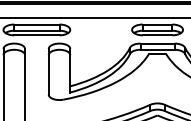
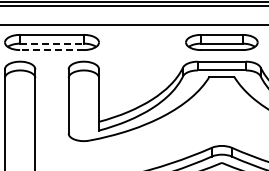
line: (37, 30) -> (52, 43), solid -> dashed
line: (37, 35) -> (52, 50), solid -> dashed

